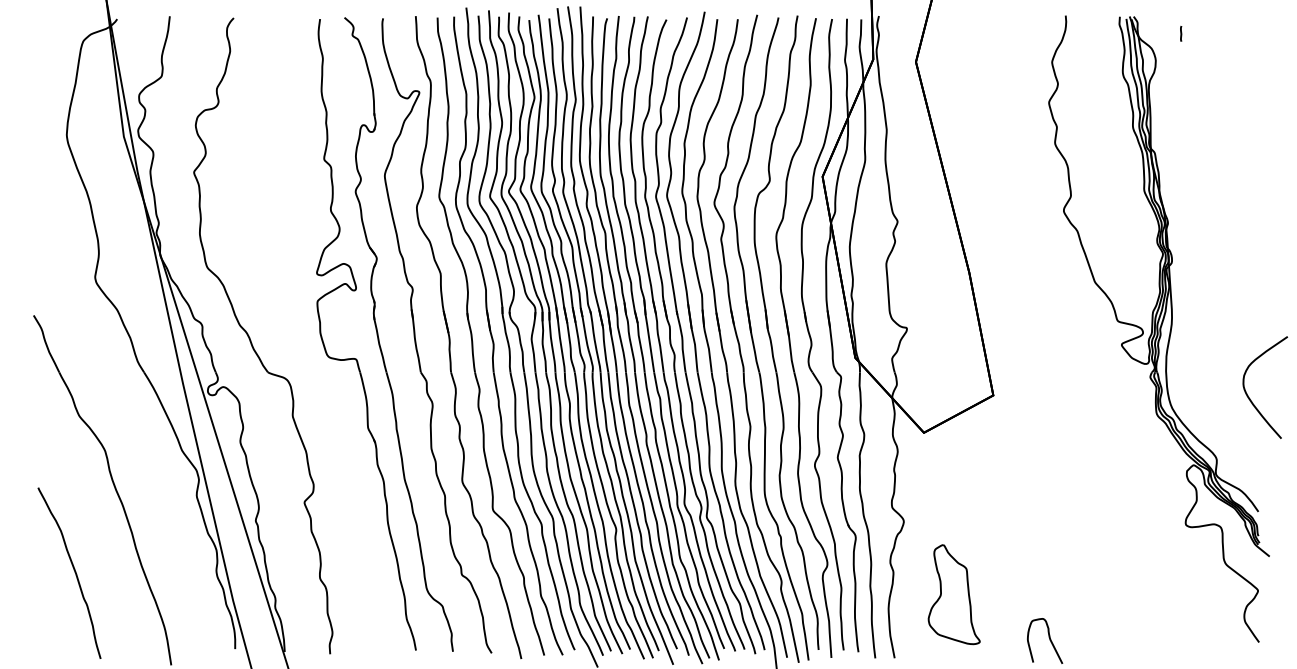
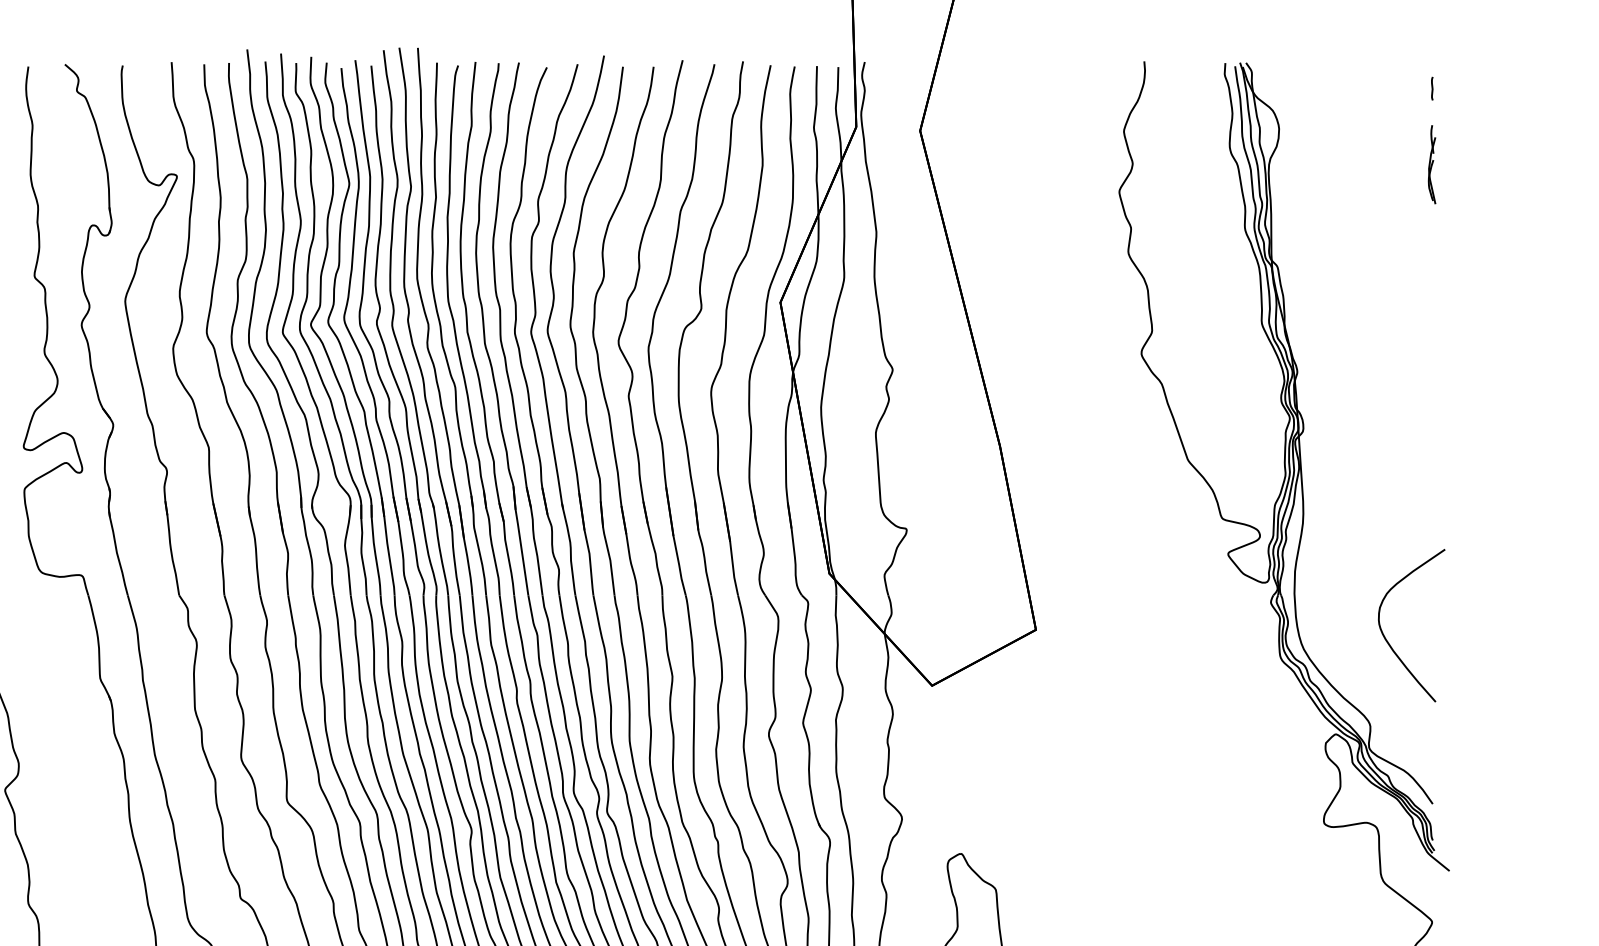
line: (1181, 33) -> (1432, 88), moved
part: (1258, 84) -> (1432, 164), added
curve: (1250, 398) -> (1389, 641), moved

